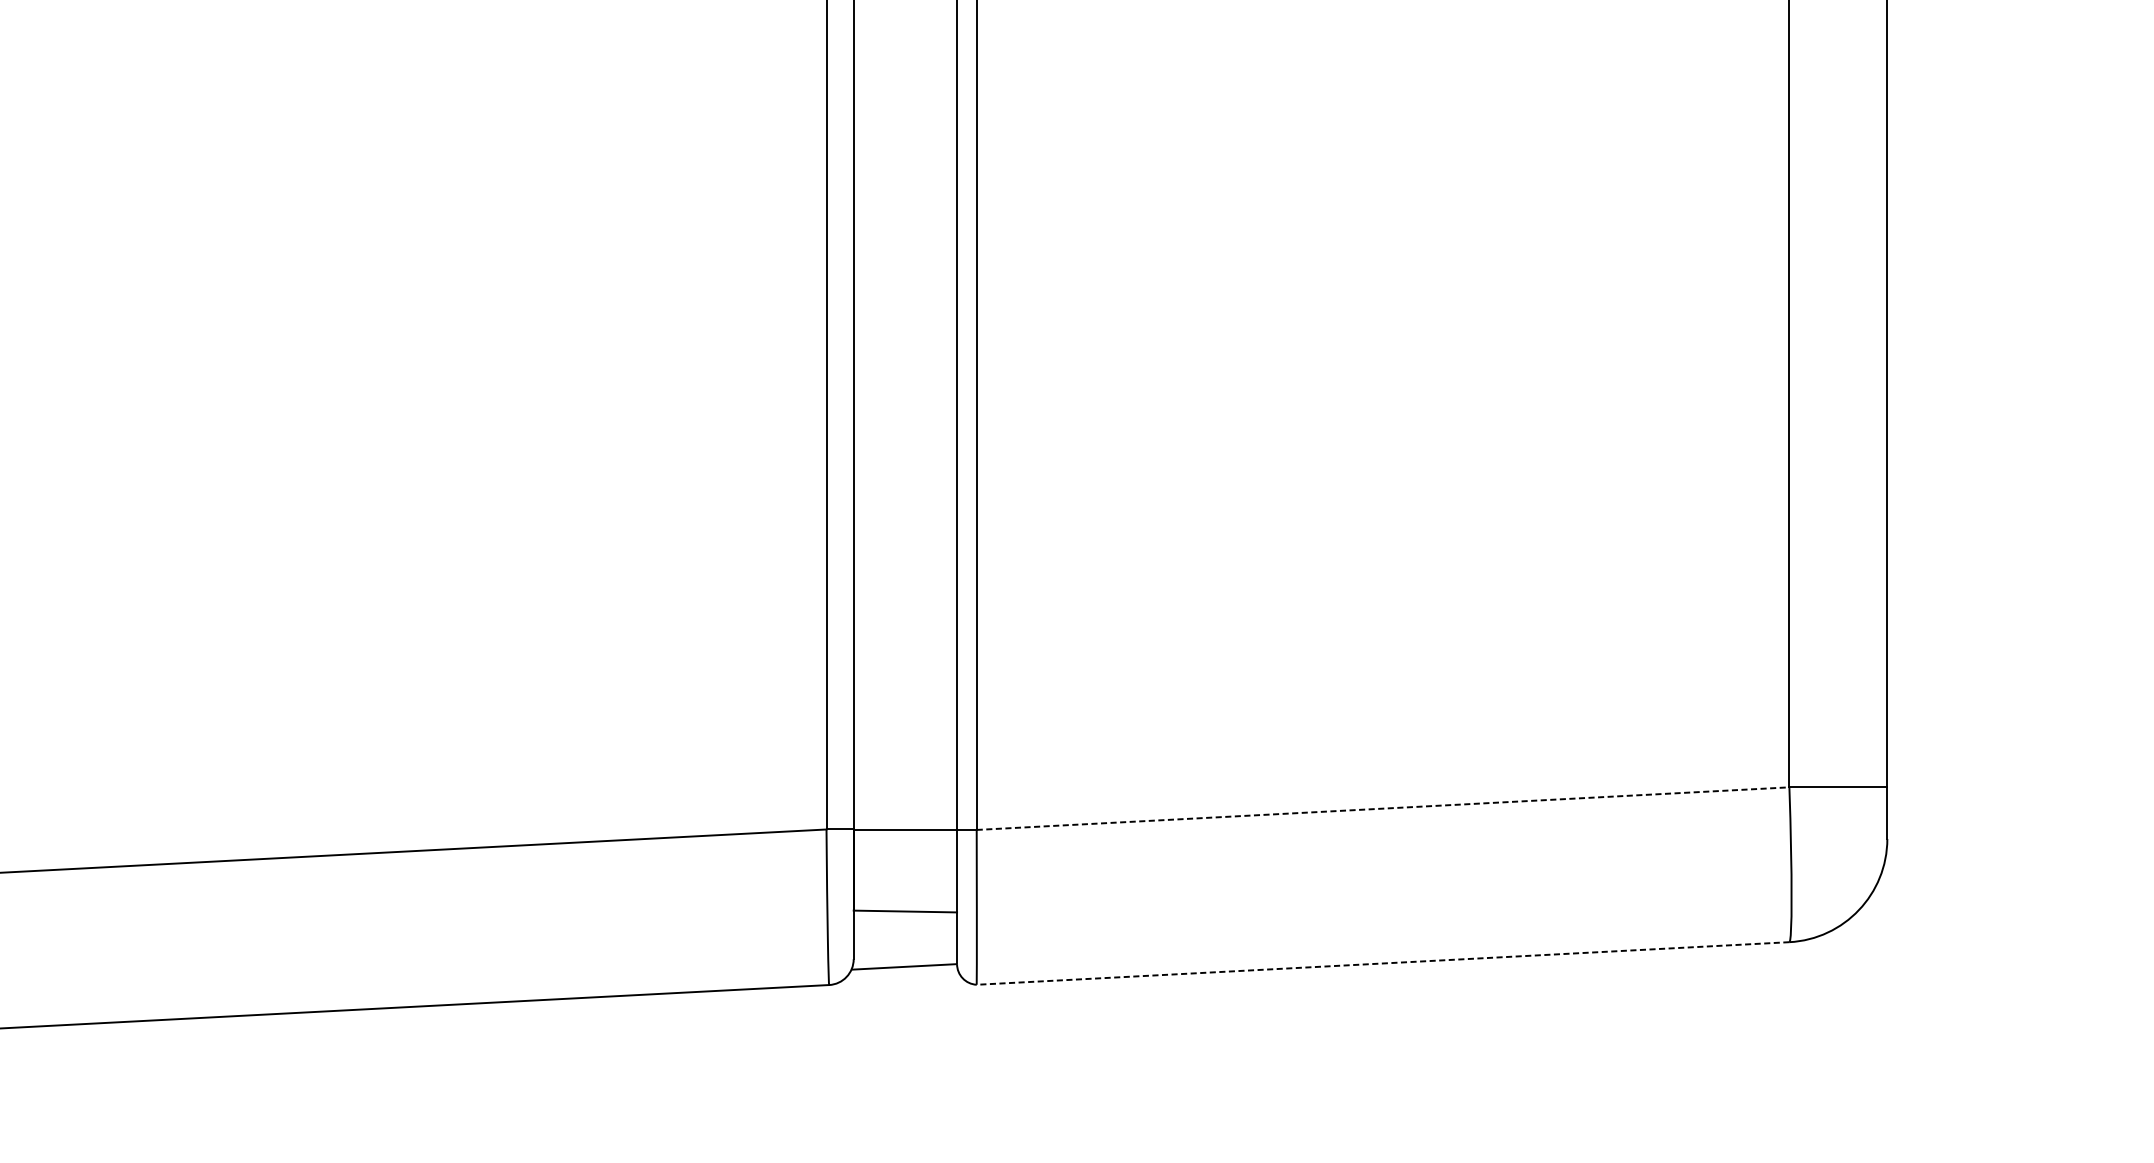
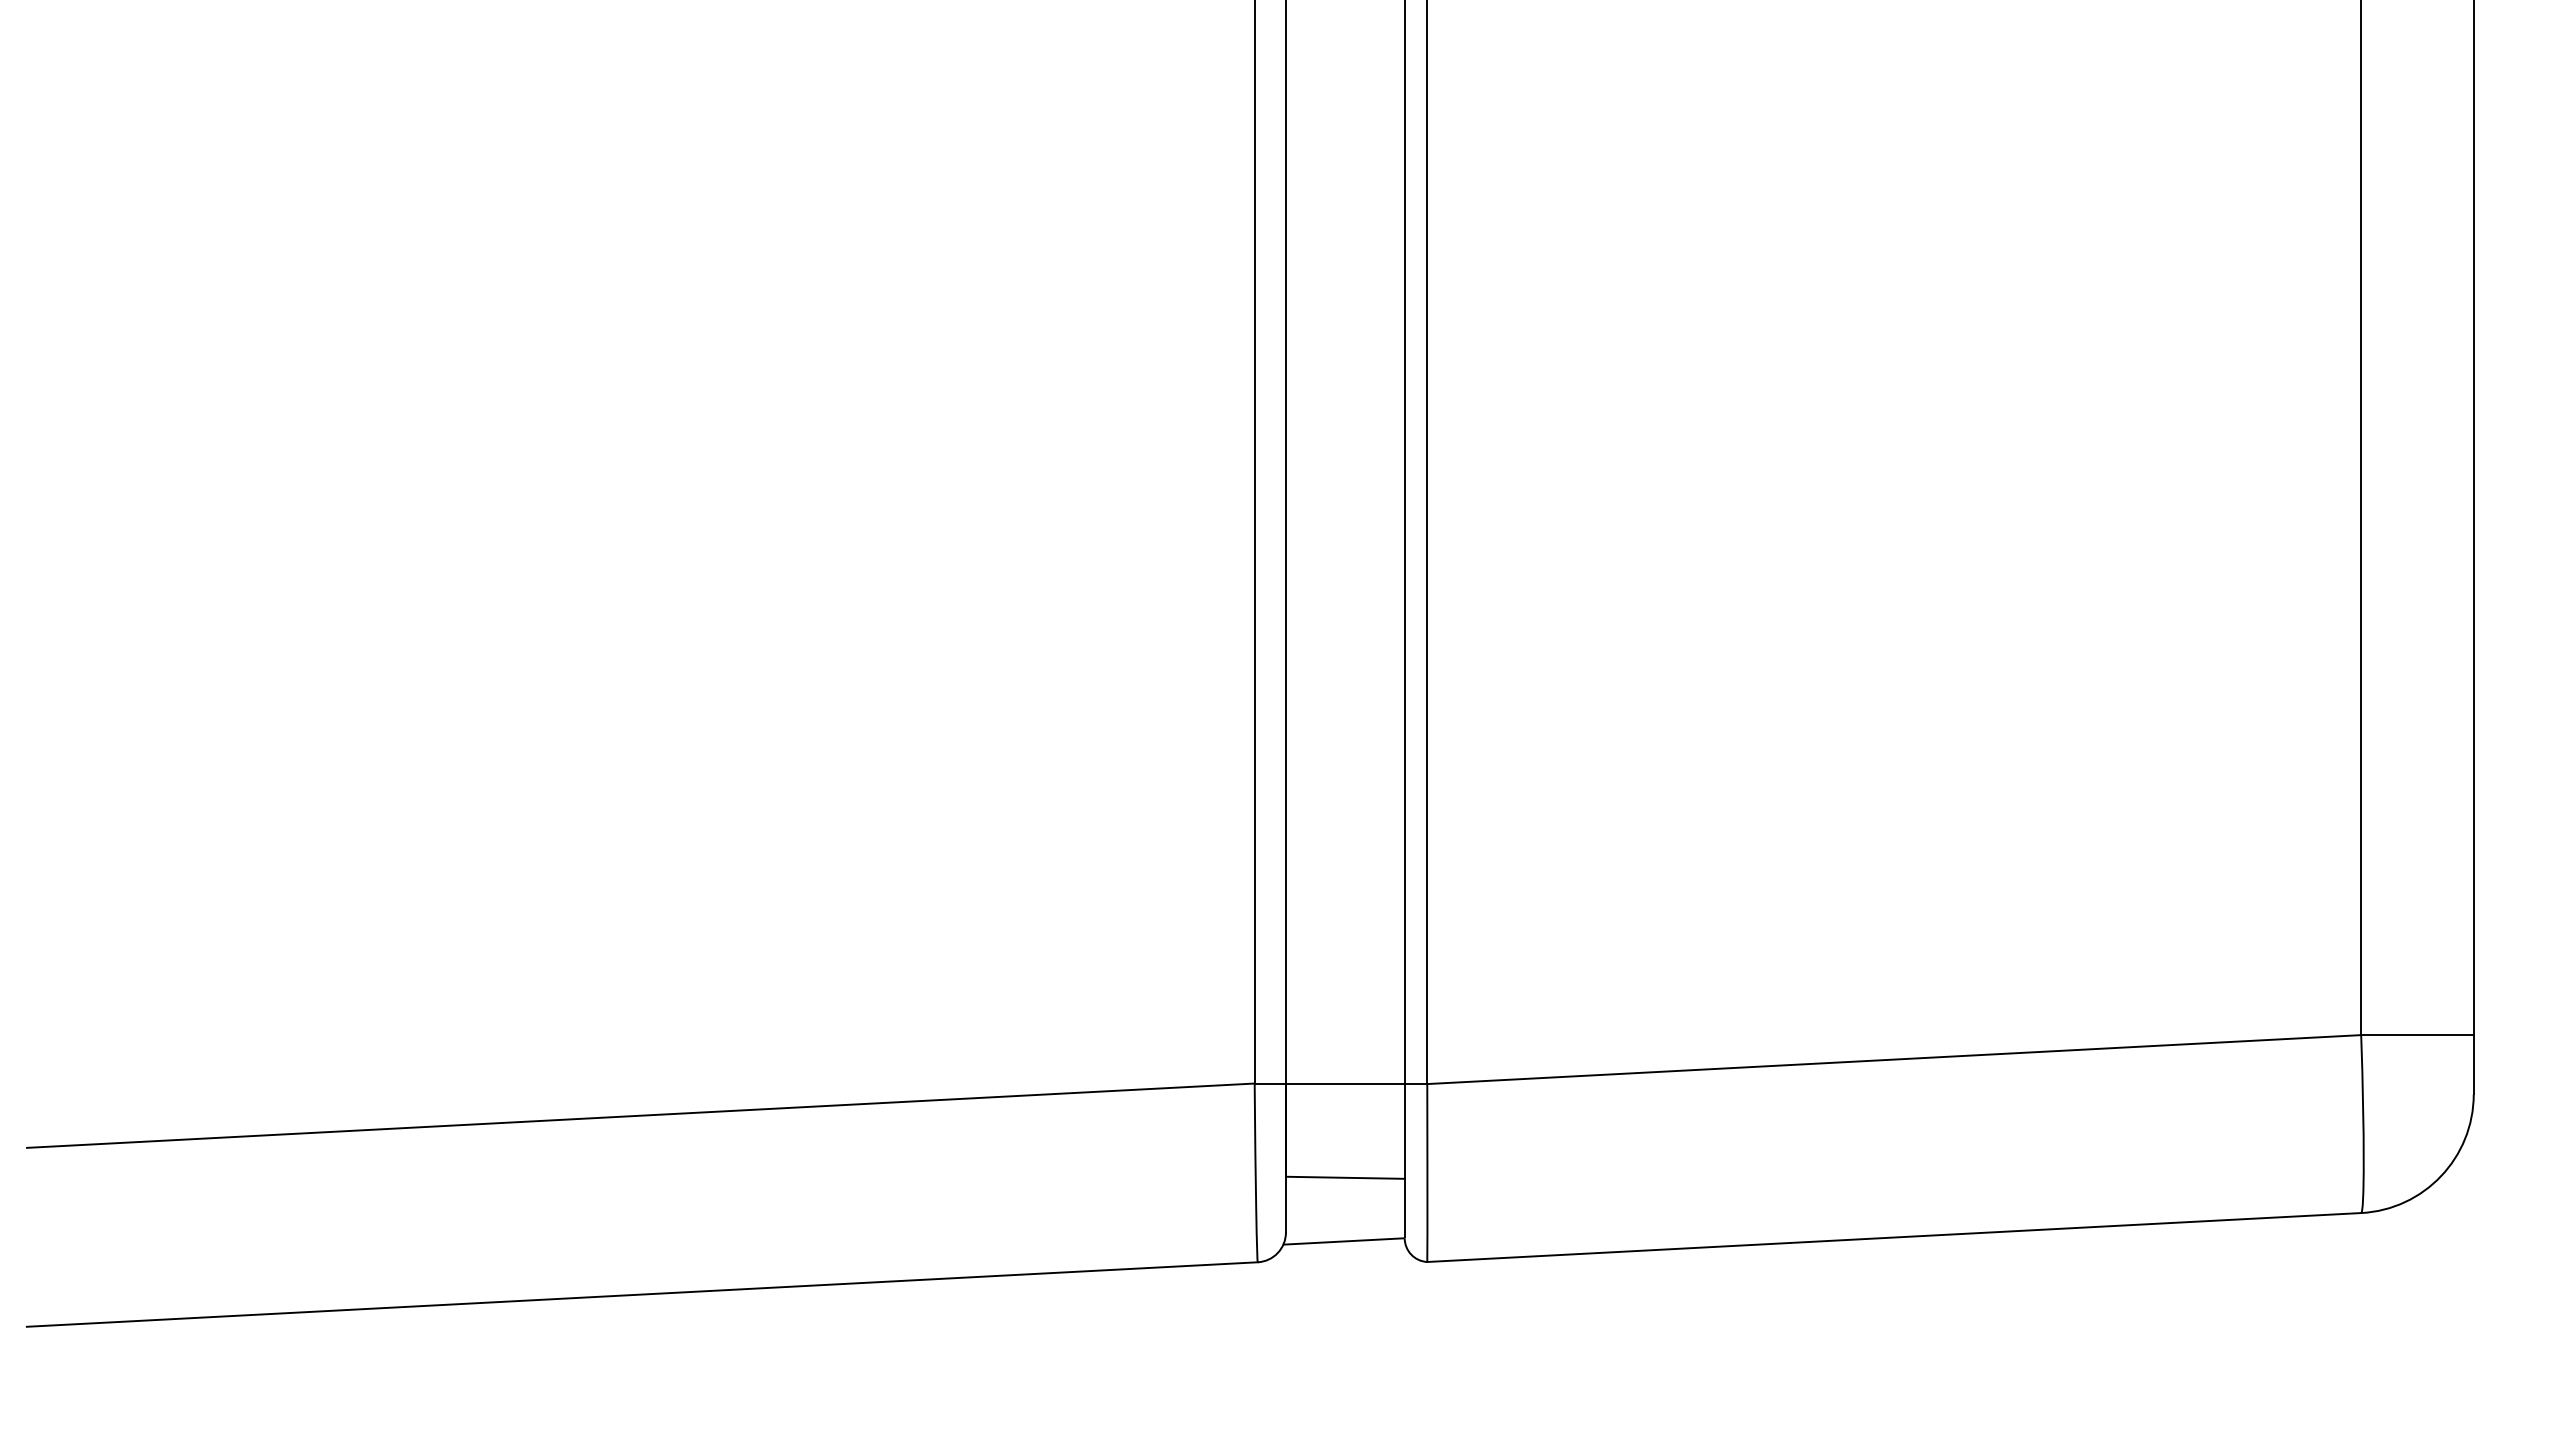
line: (1383, 808) -> (1894, 1059), dashed -> solid
line: (1383, 963) -> (1894, 1237), dashed -> solid

